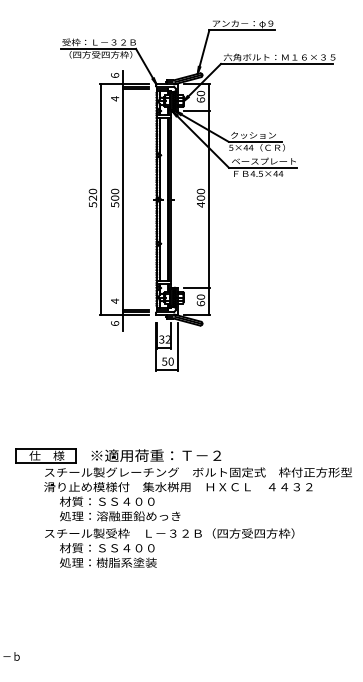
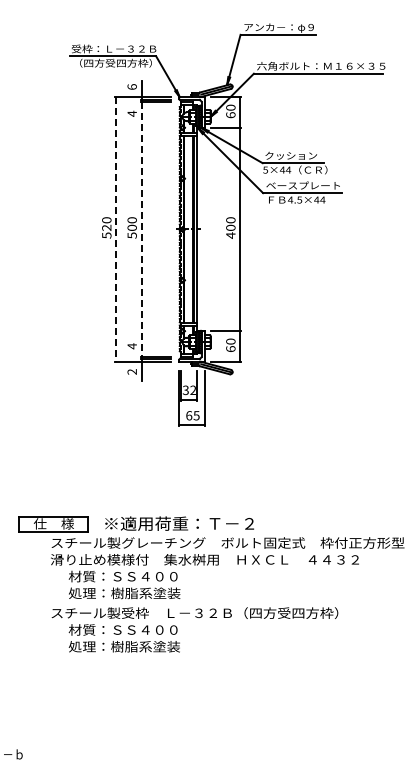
line: (101, 199) -> (116, 229), solid -> dashed
line: (123, 199) -> (141, 229), solid -> dashed
text: (114, 323) -> (131, 371), 6 -> 2
text: (167, 361) -> (192, 415), 50 -> 65
text: (138, 516) -> (159, 593), 処理：溶融亜鉛めっき -> 処理：樹脂系塗装

